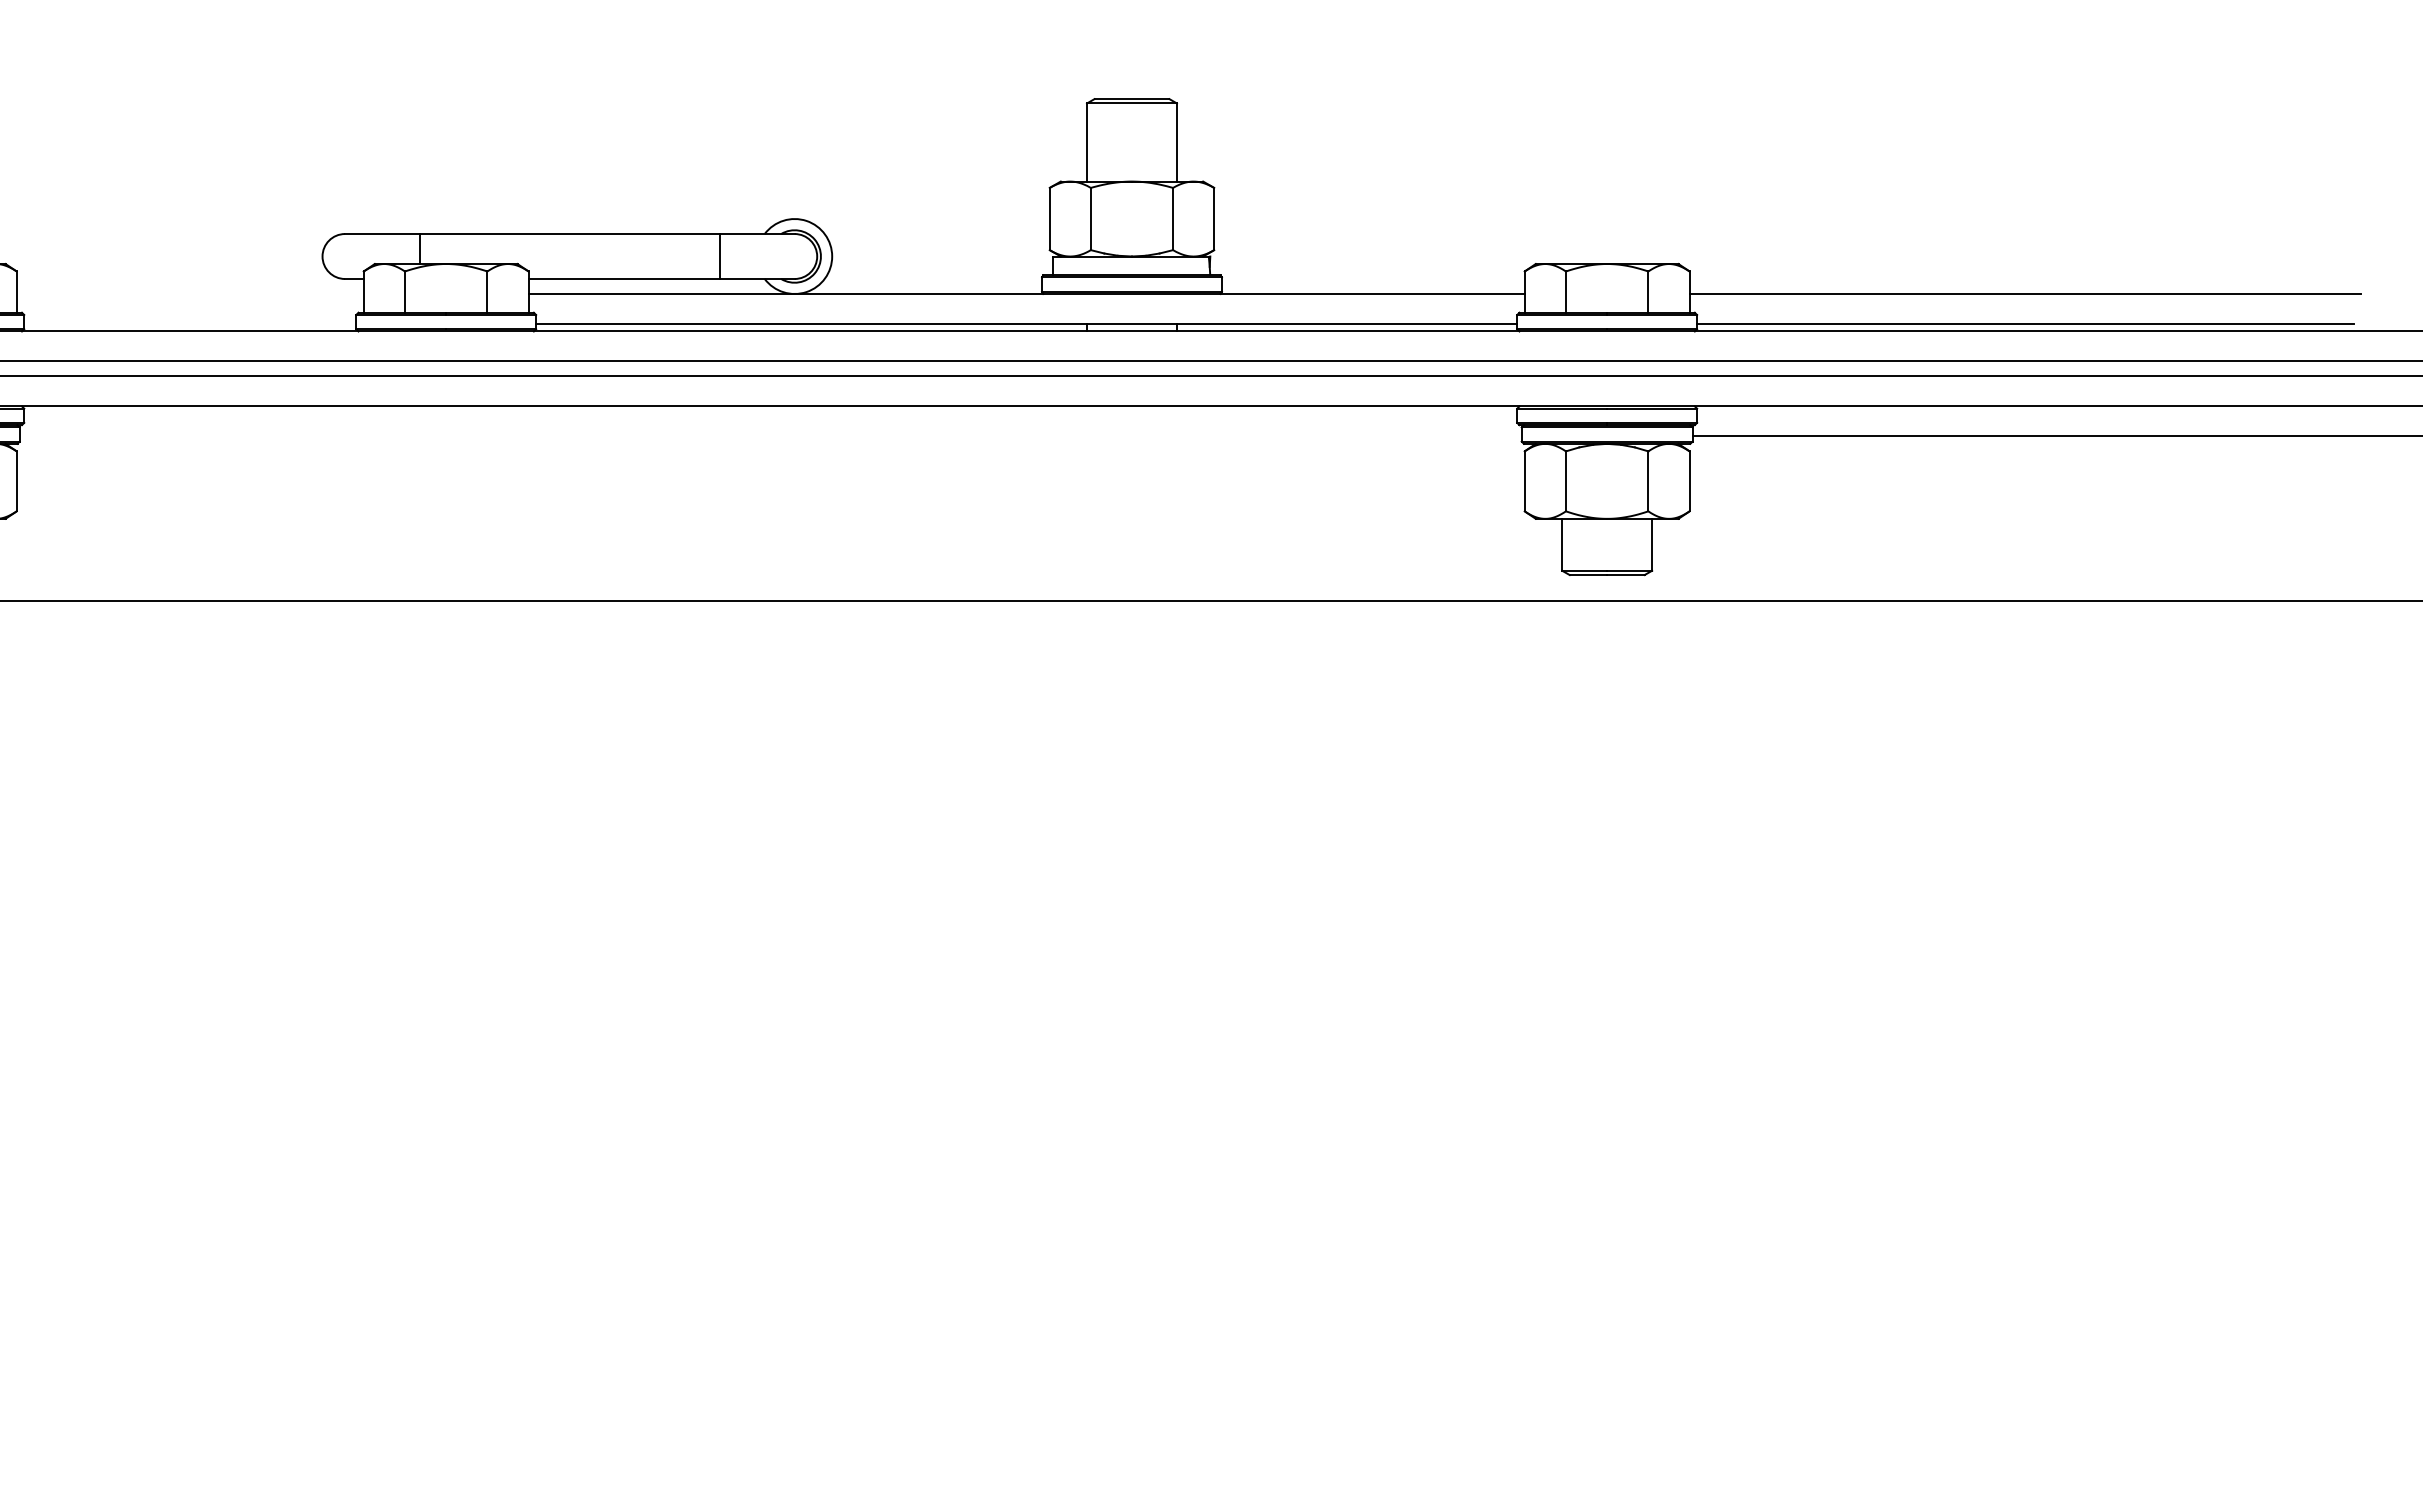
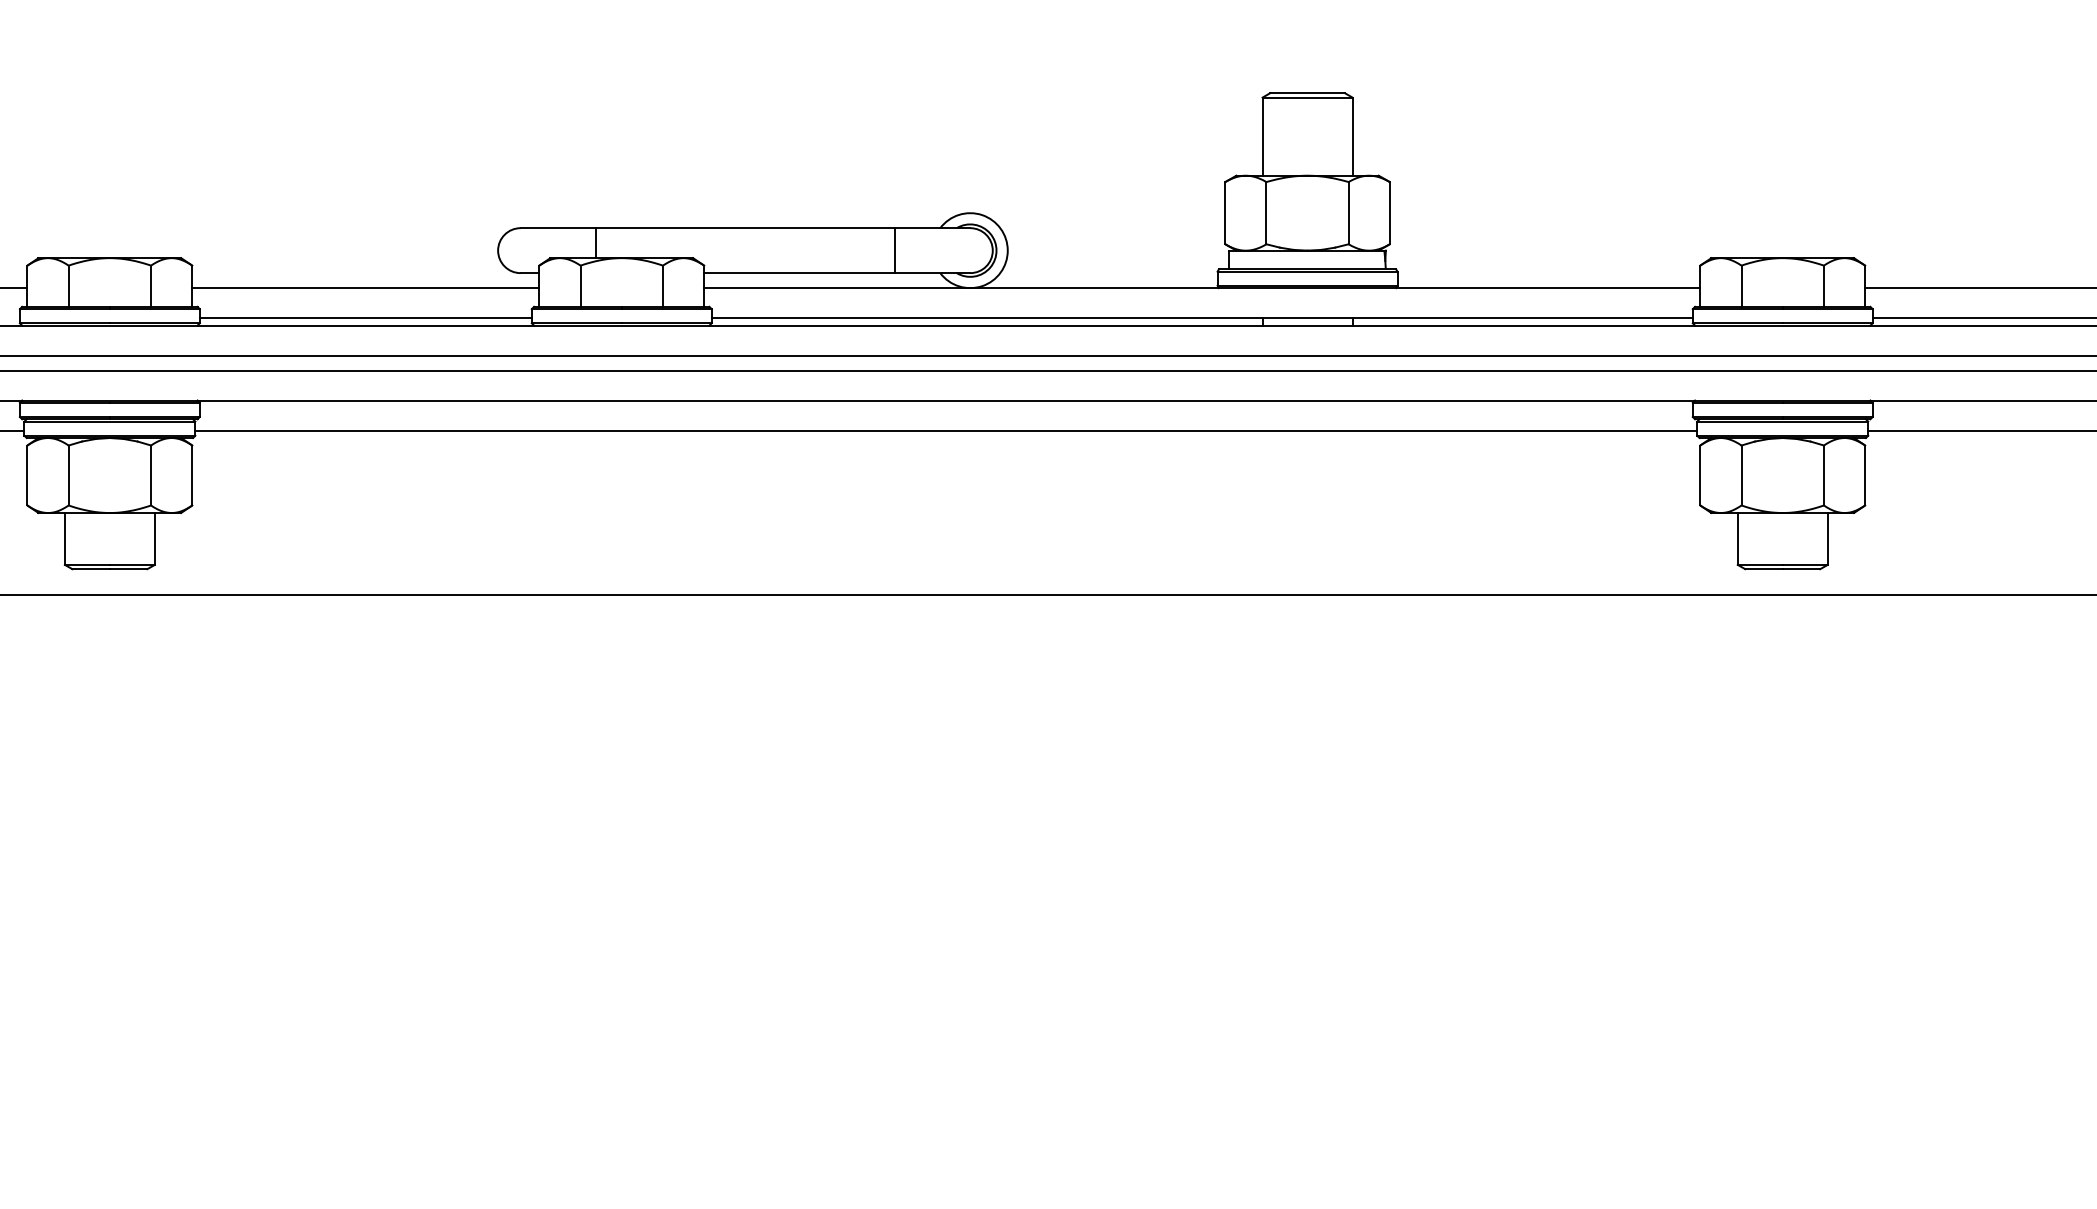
line: (189, 293) -> (365, 287), added
line: (190, 323) -> (366, 317), added
line: (770, 436) -> (946, 430), added

